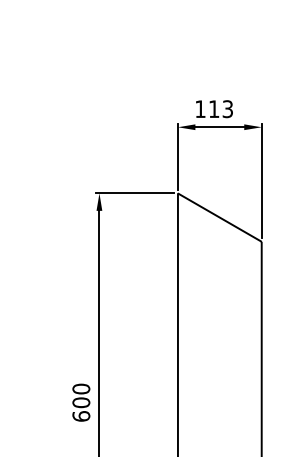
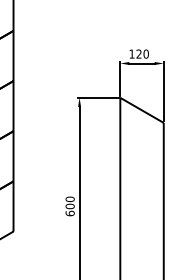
text: (220, 107) -> (142, 53), 113 -> 120

